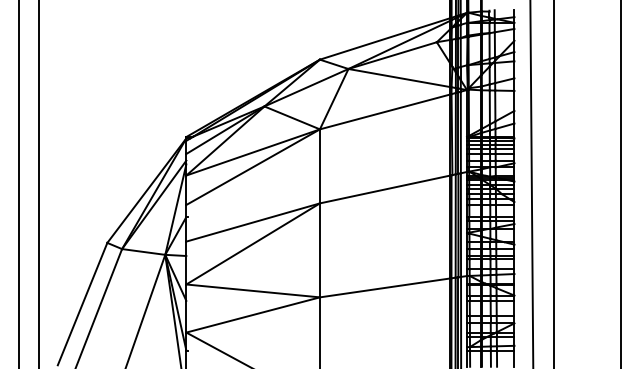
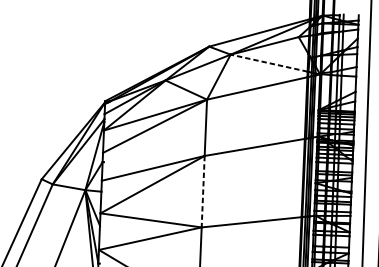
line: (399, 78) -> (269, 63), solid -> dashed
line: (319, 250) -> (202, 191), solid -> dashed

